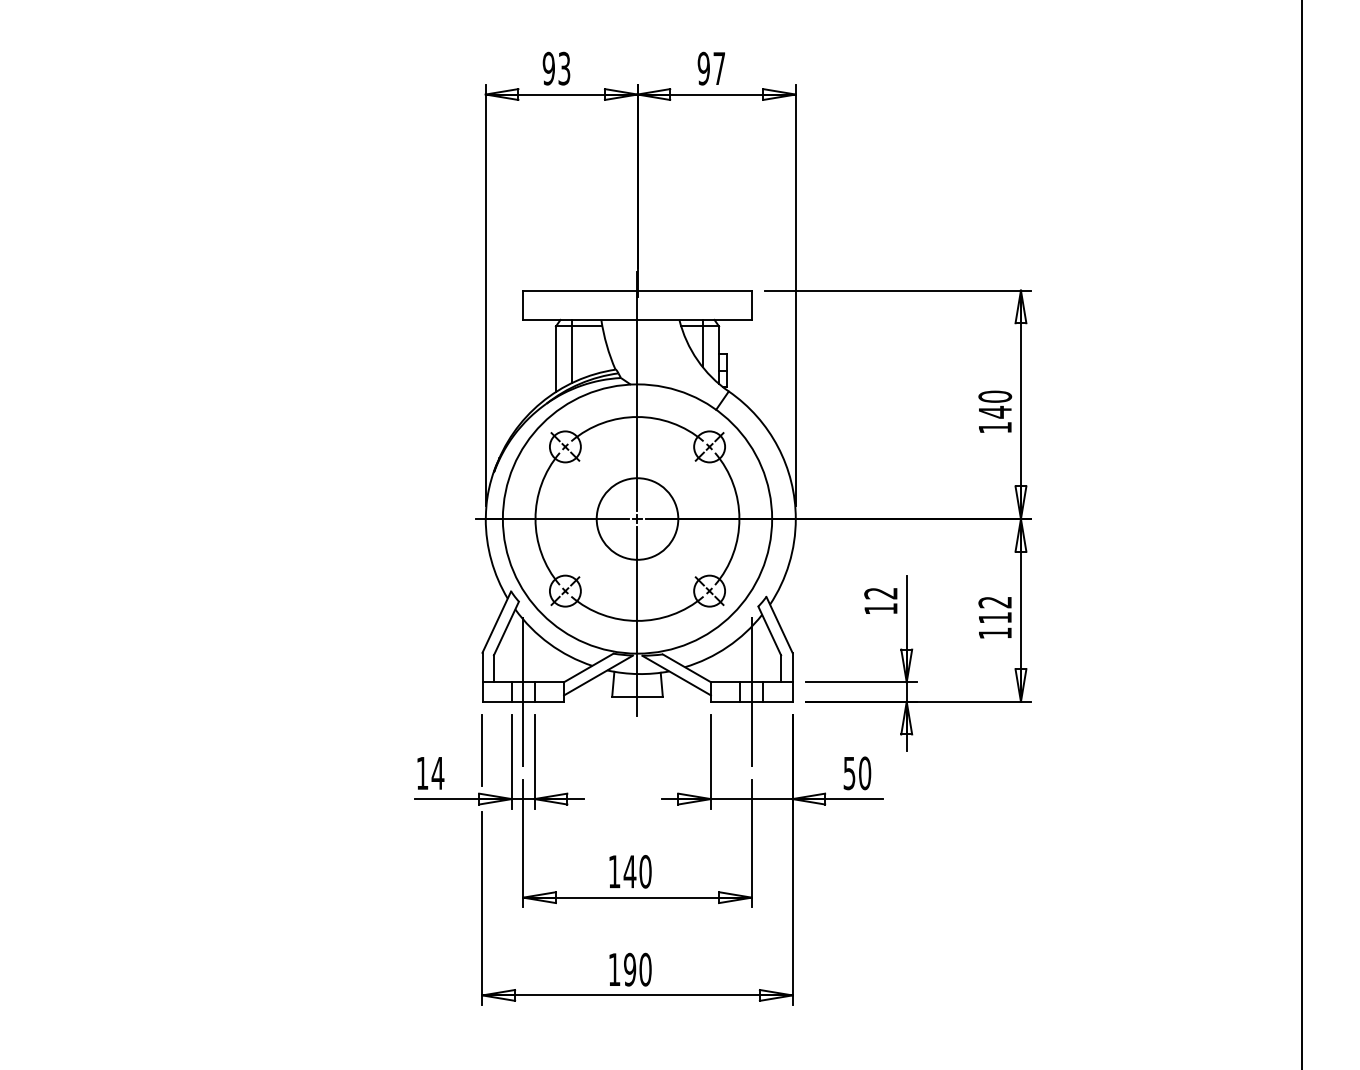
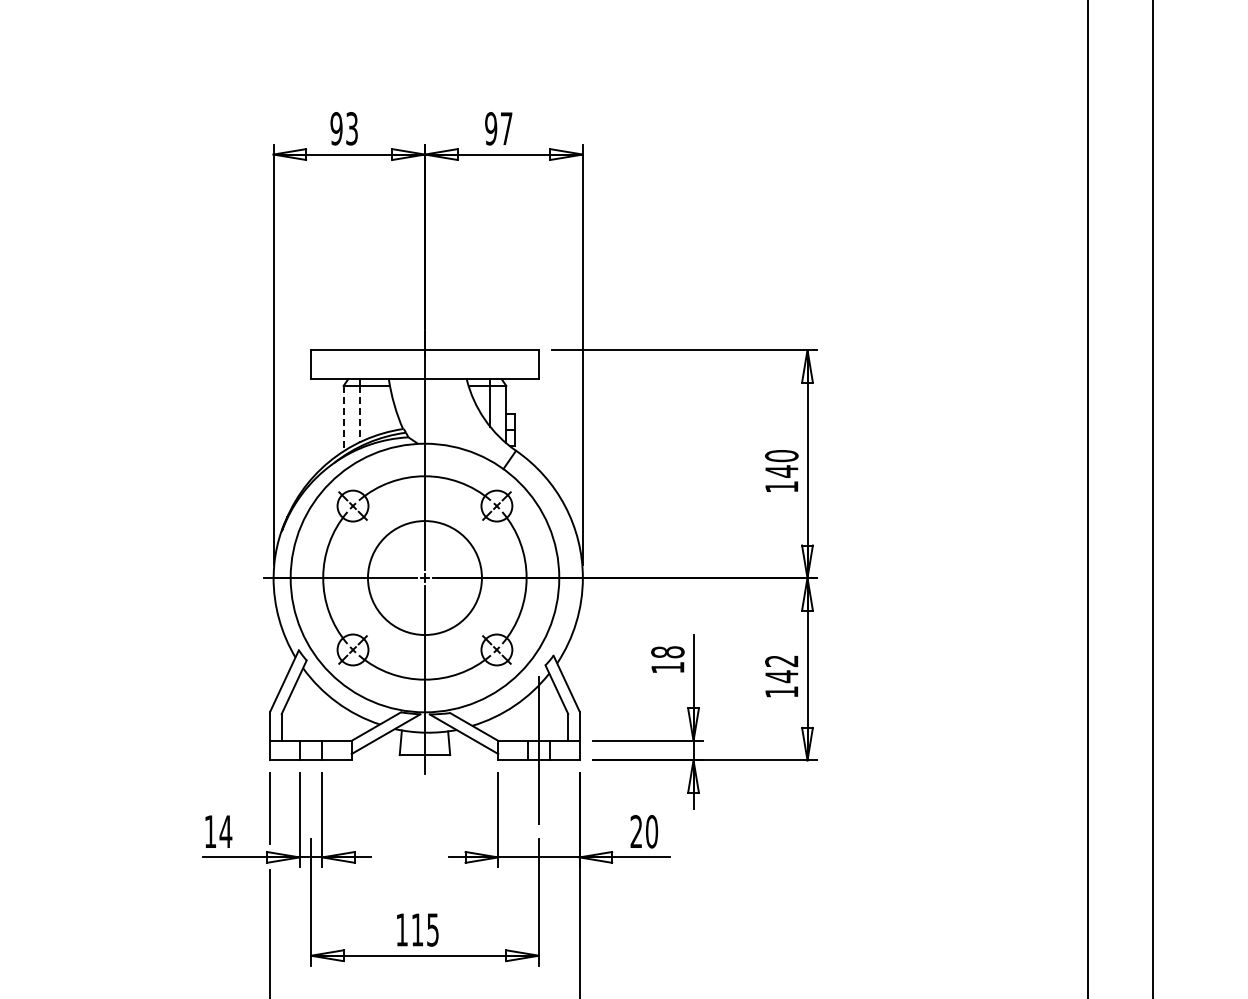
line: (572, 355) -> (360, 414), solid -> dashed
line: (555, 359) -> (343, 418), solid -> dashed
circle: (637, 518) -> (424, 577), size x1.4
text: (880, 593) -> (667, 652), 12 -> 18
text: (995, 617) -> (782, 676), 112 -> 142
line: (523, 691) -> (311, 750), removed
text: (849, 773) -> (636, 831), 50 -> 20
text: (637, 871) -> (424, 929), 140 -> 115

